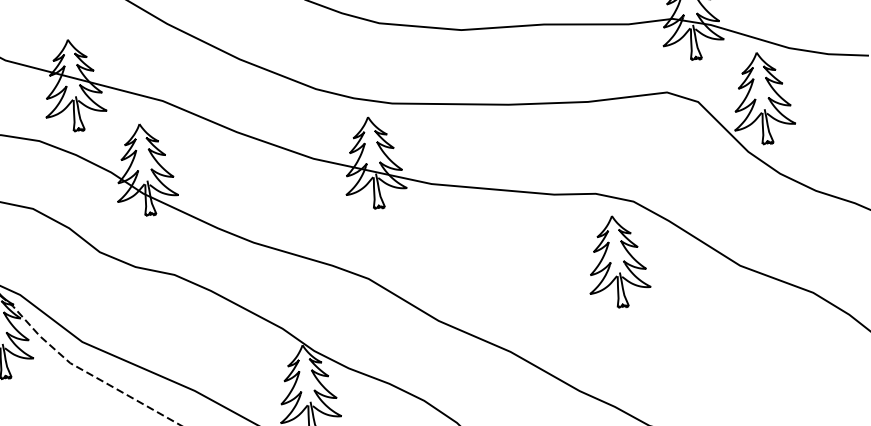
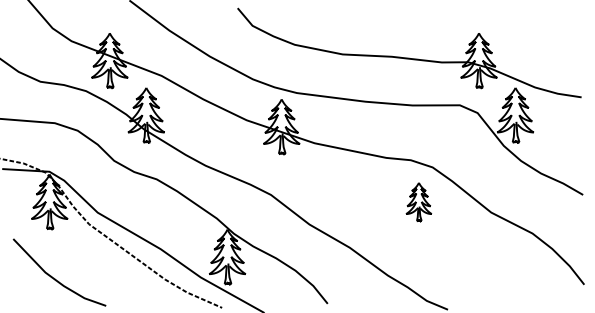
part: (616, 262) -> (418, 202), size x0.7

